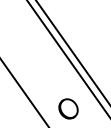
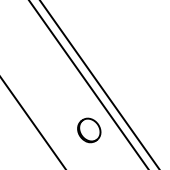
part: (68, 108) -> (89, 130), moved

